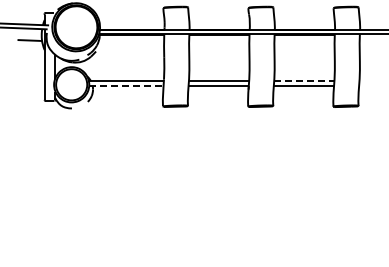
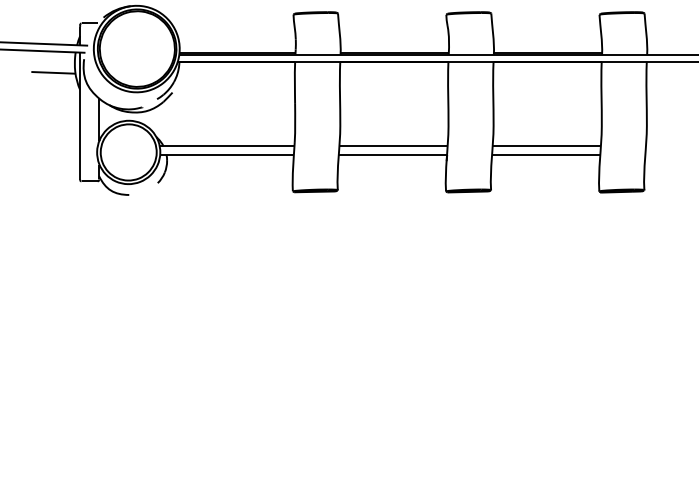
line: (304, 81) -> (547, 146), dashed -> solid
line: (126, 86) -> (227, 155), dashed -> solid

